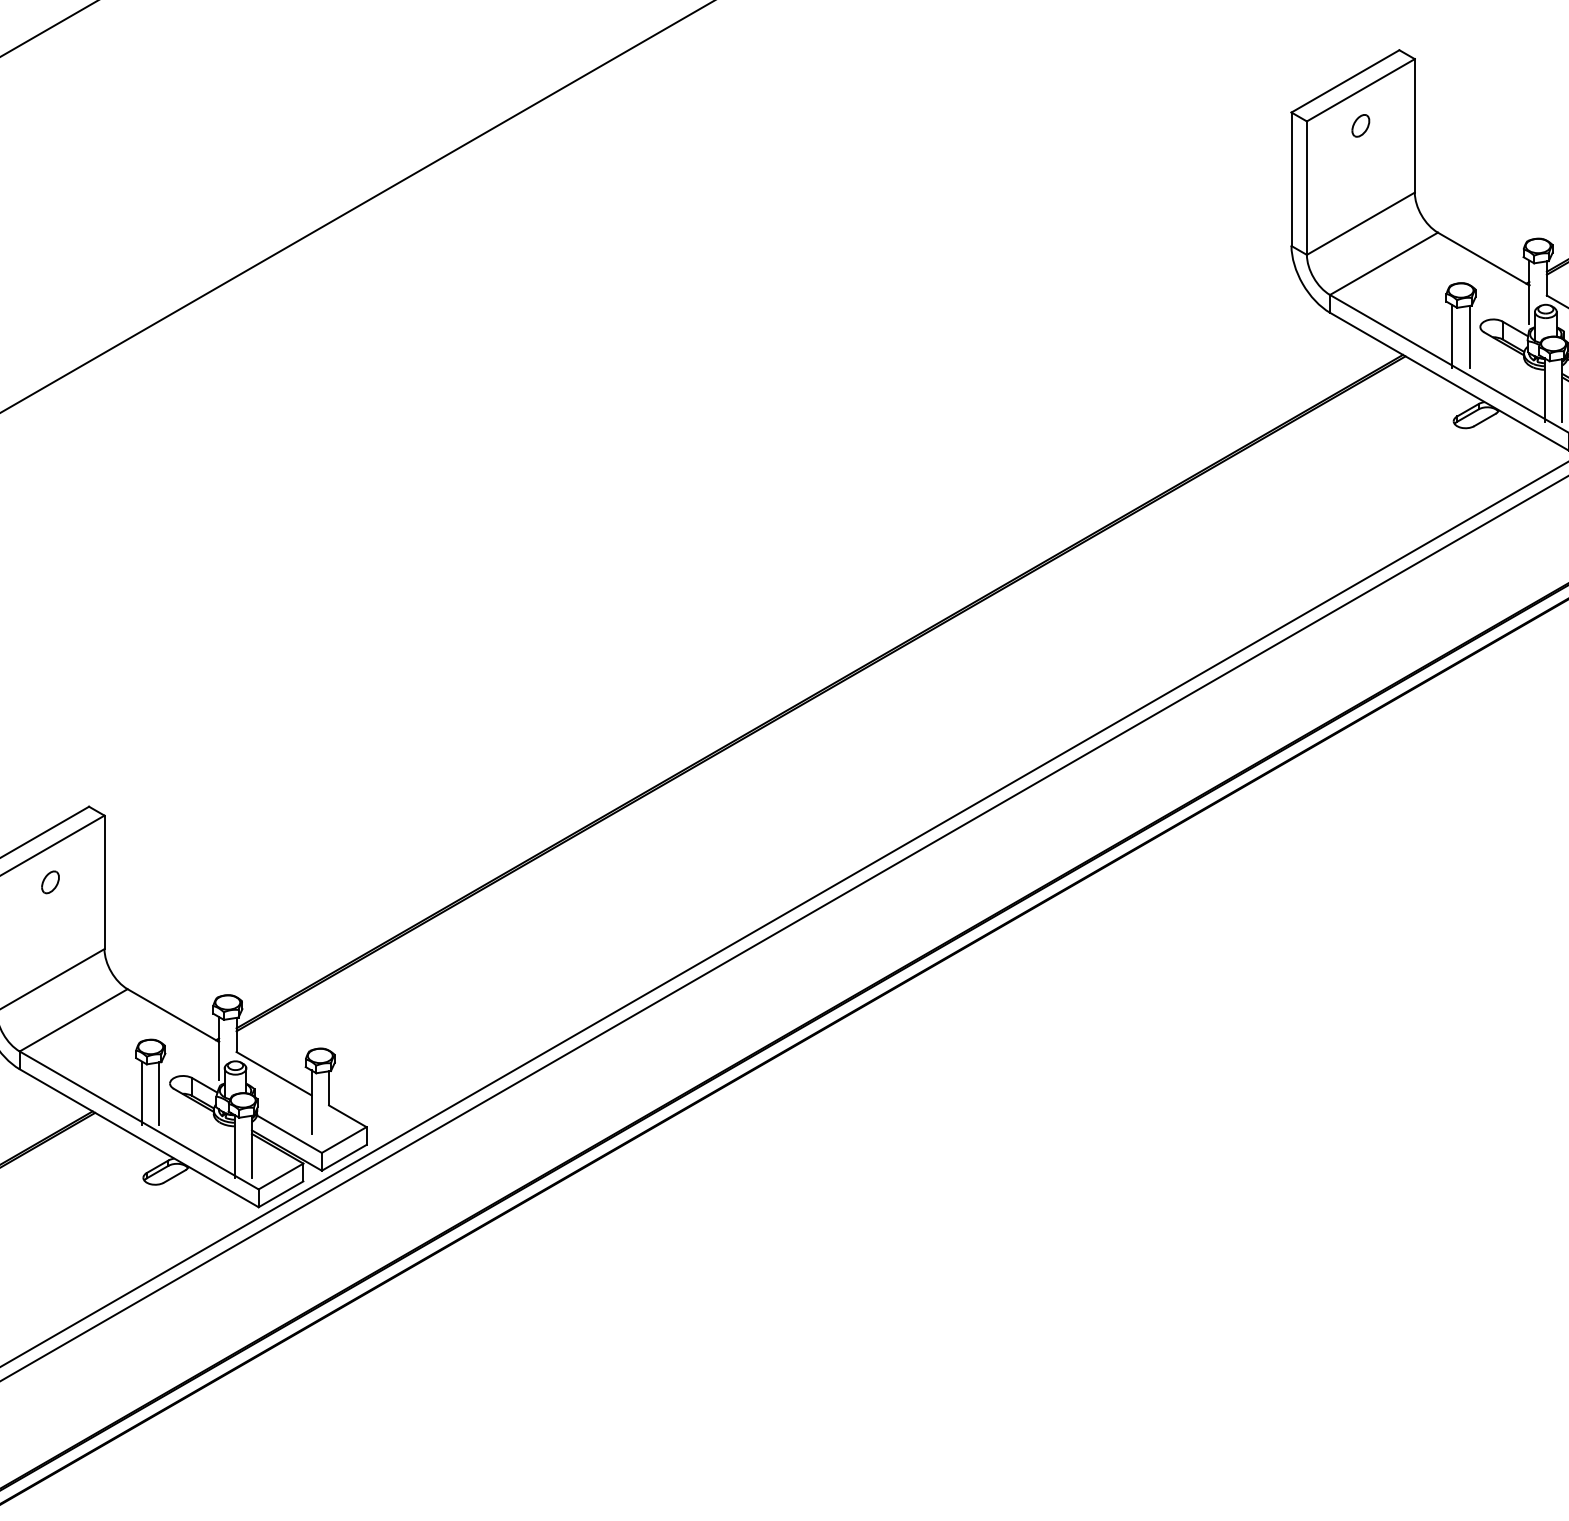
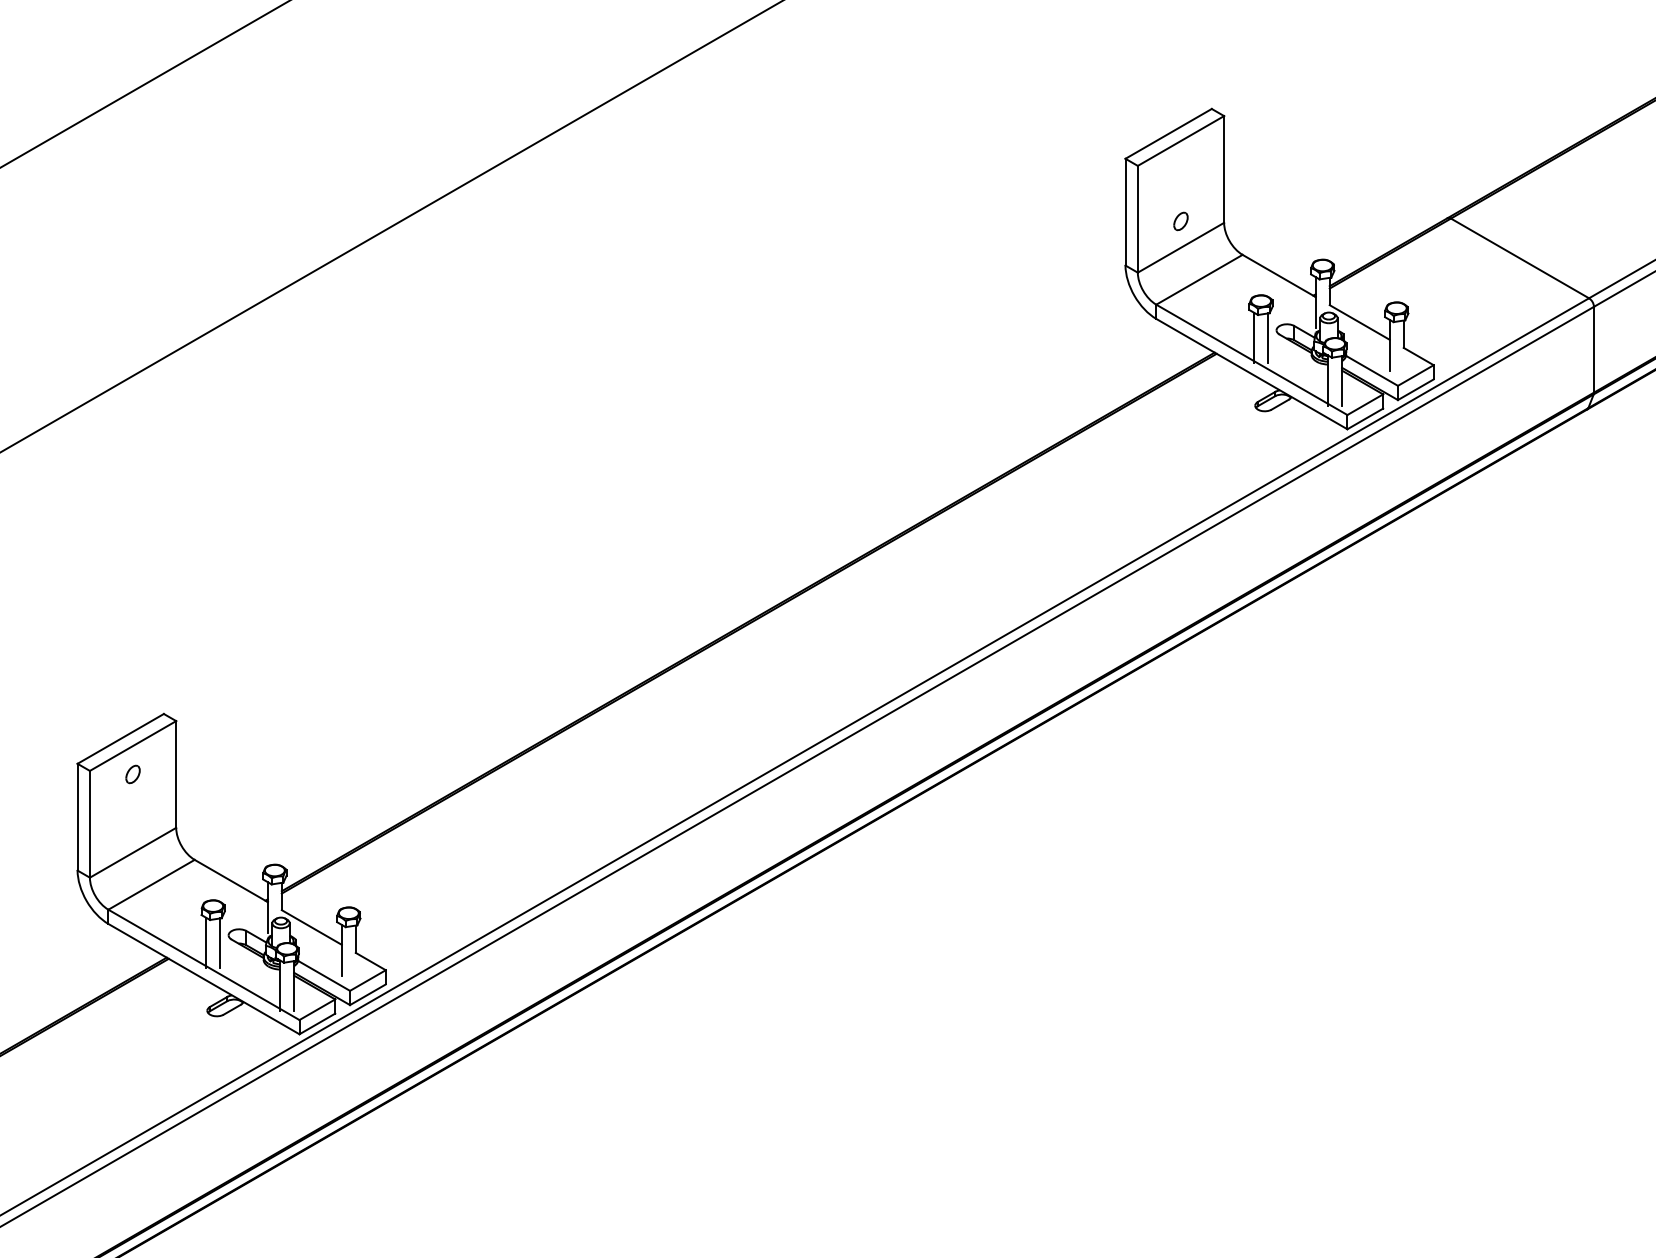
part: (1360, 125) -> (1180, 221), moved

